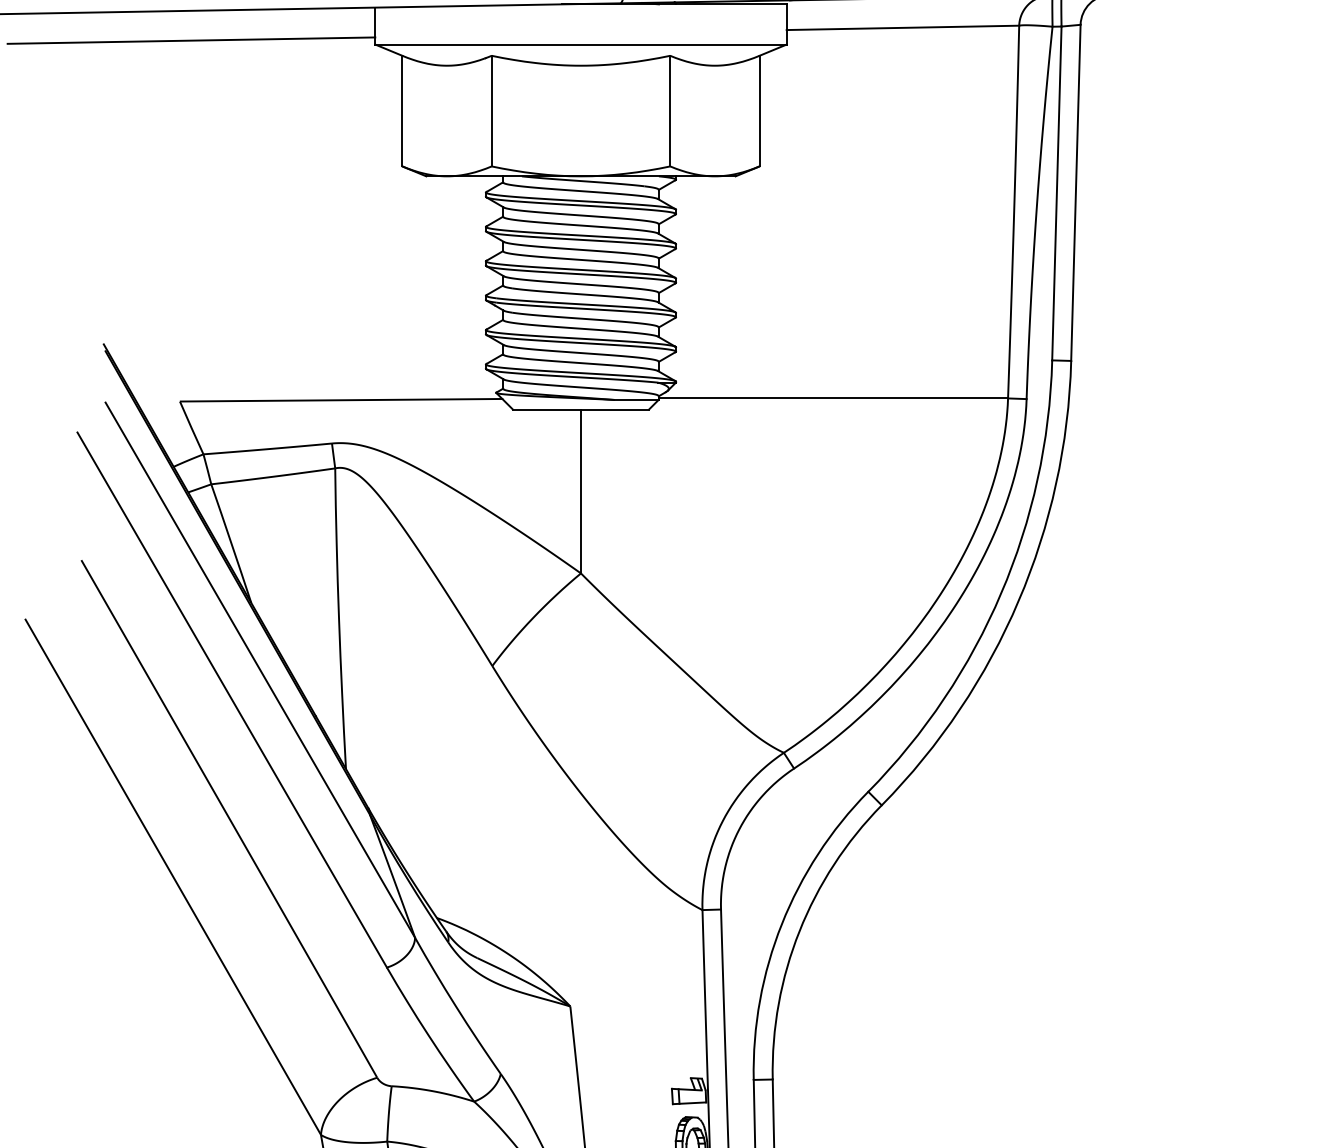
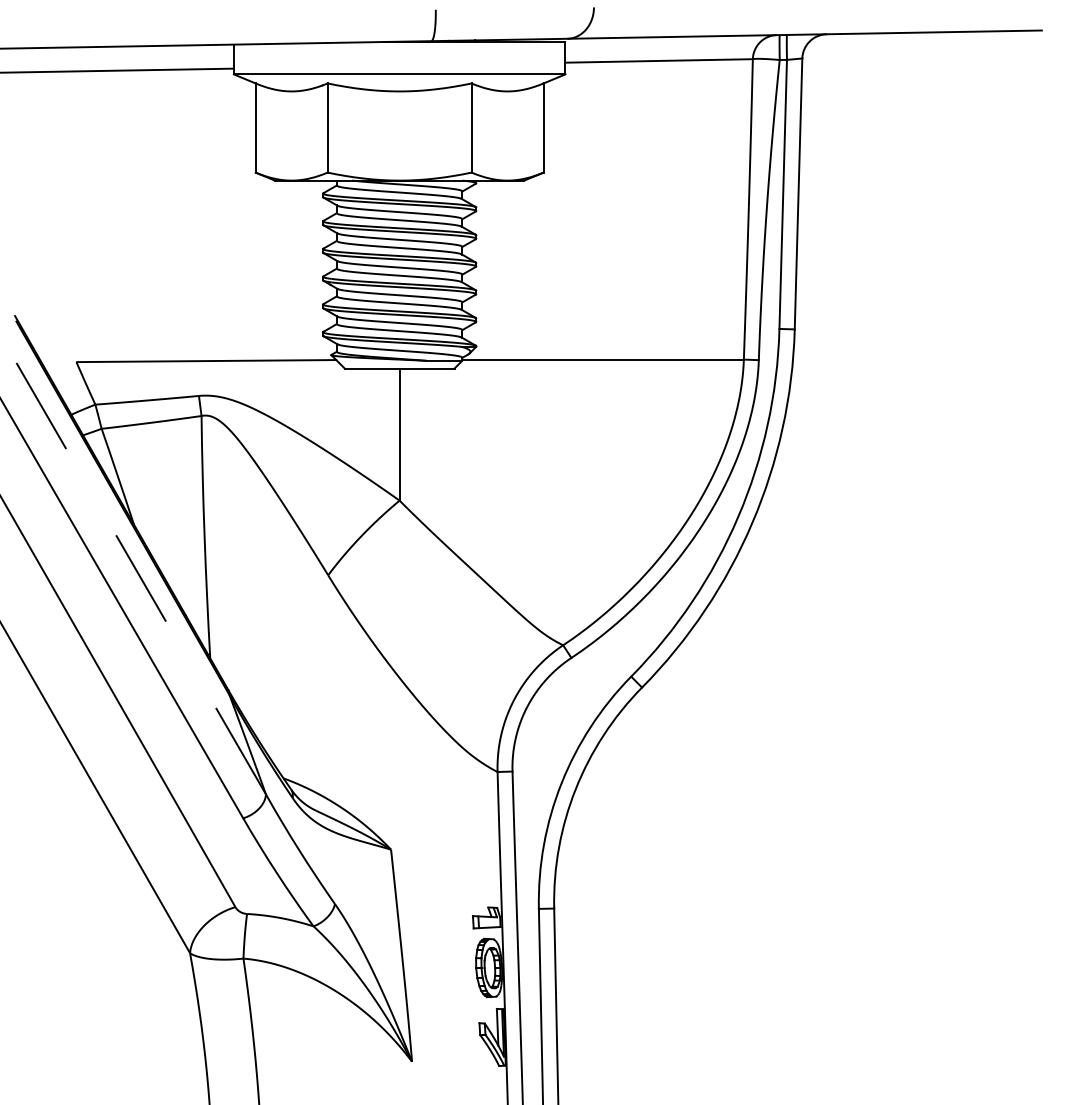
line: (259, 670) -> (140, 578), solid -> dashed

